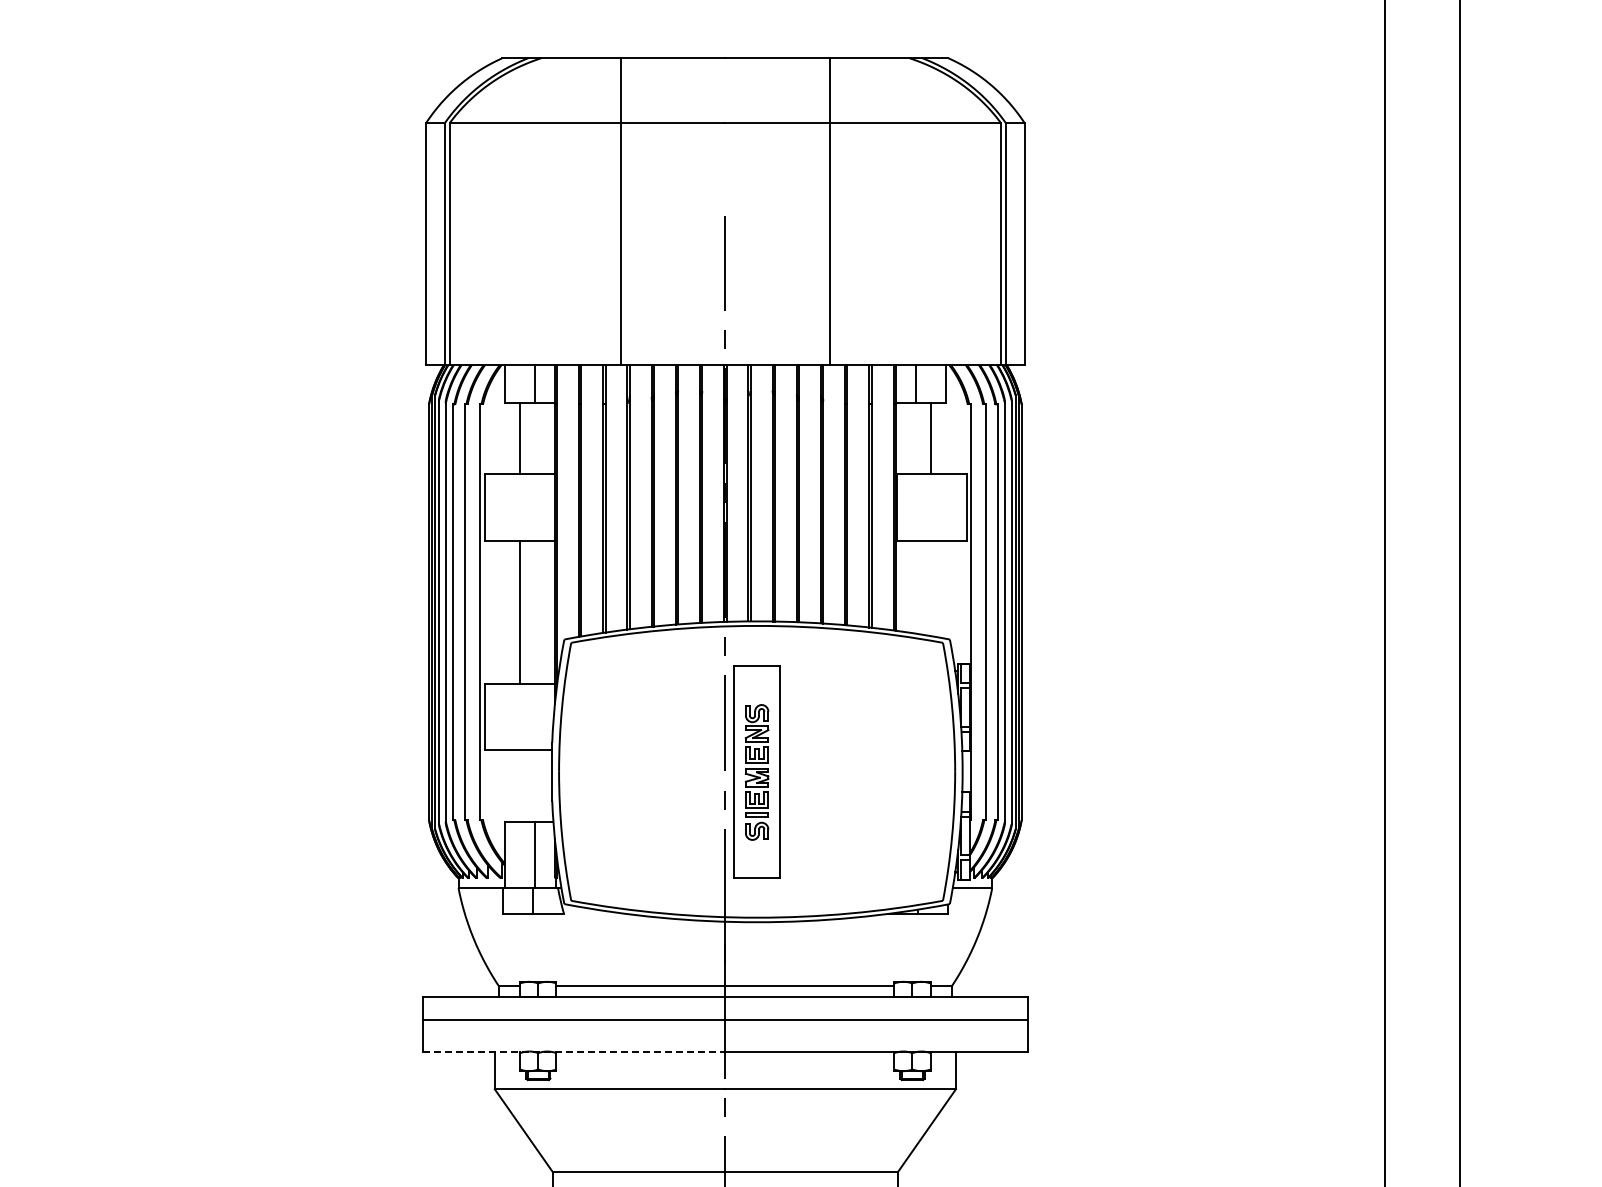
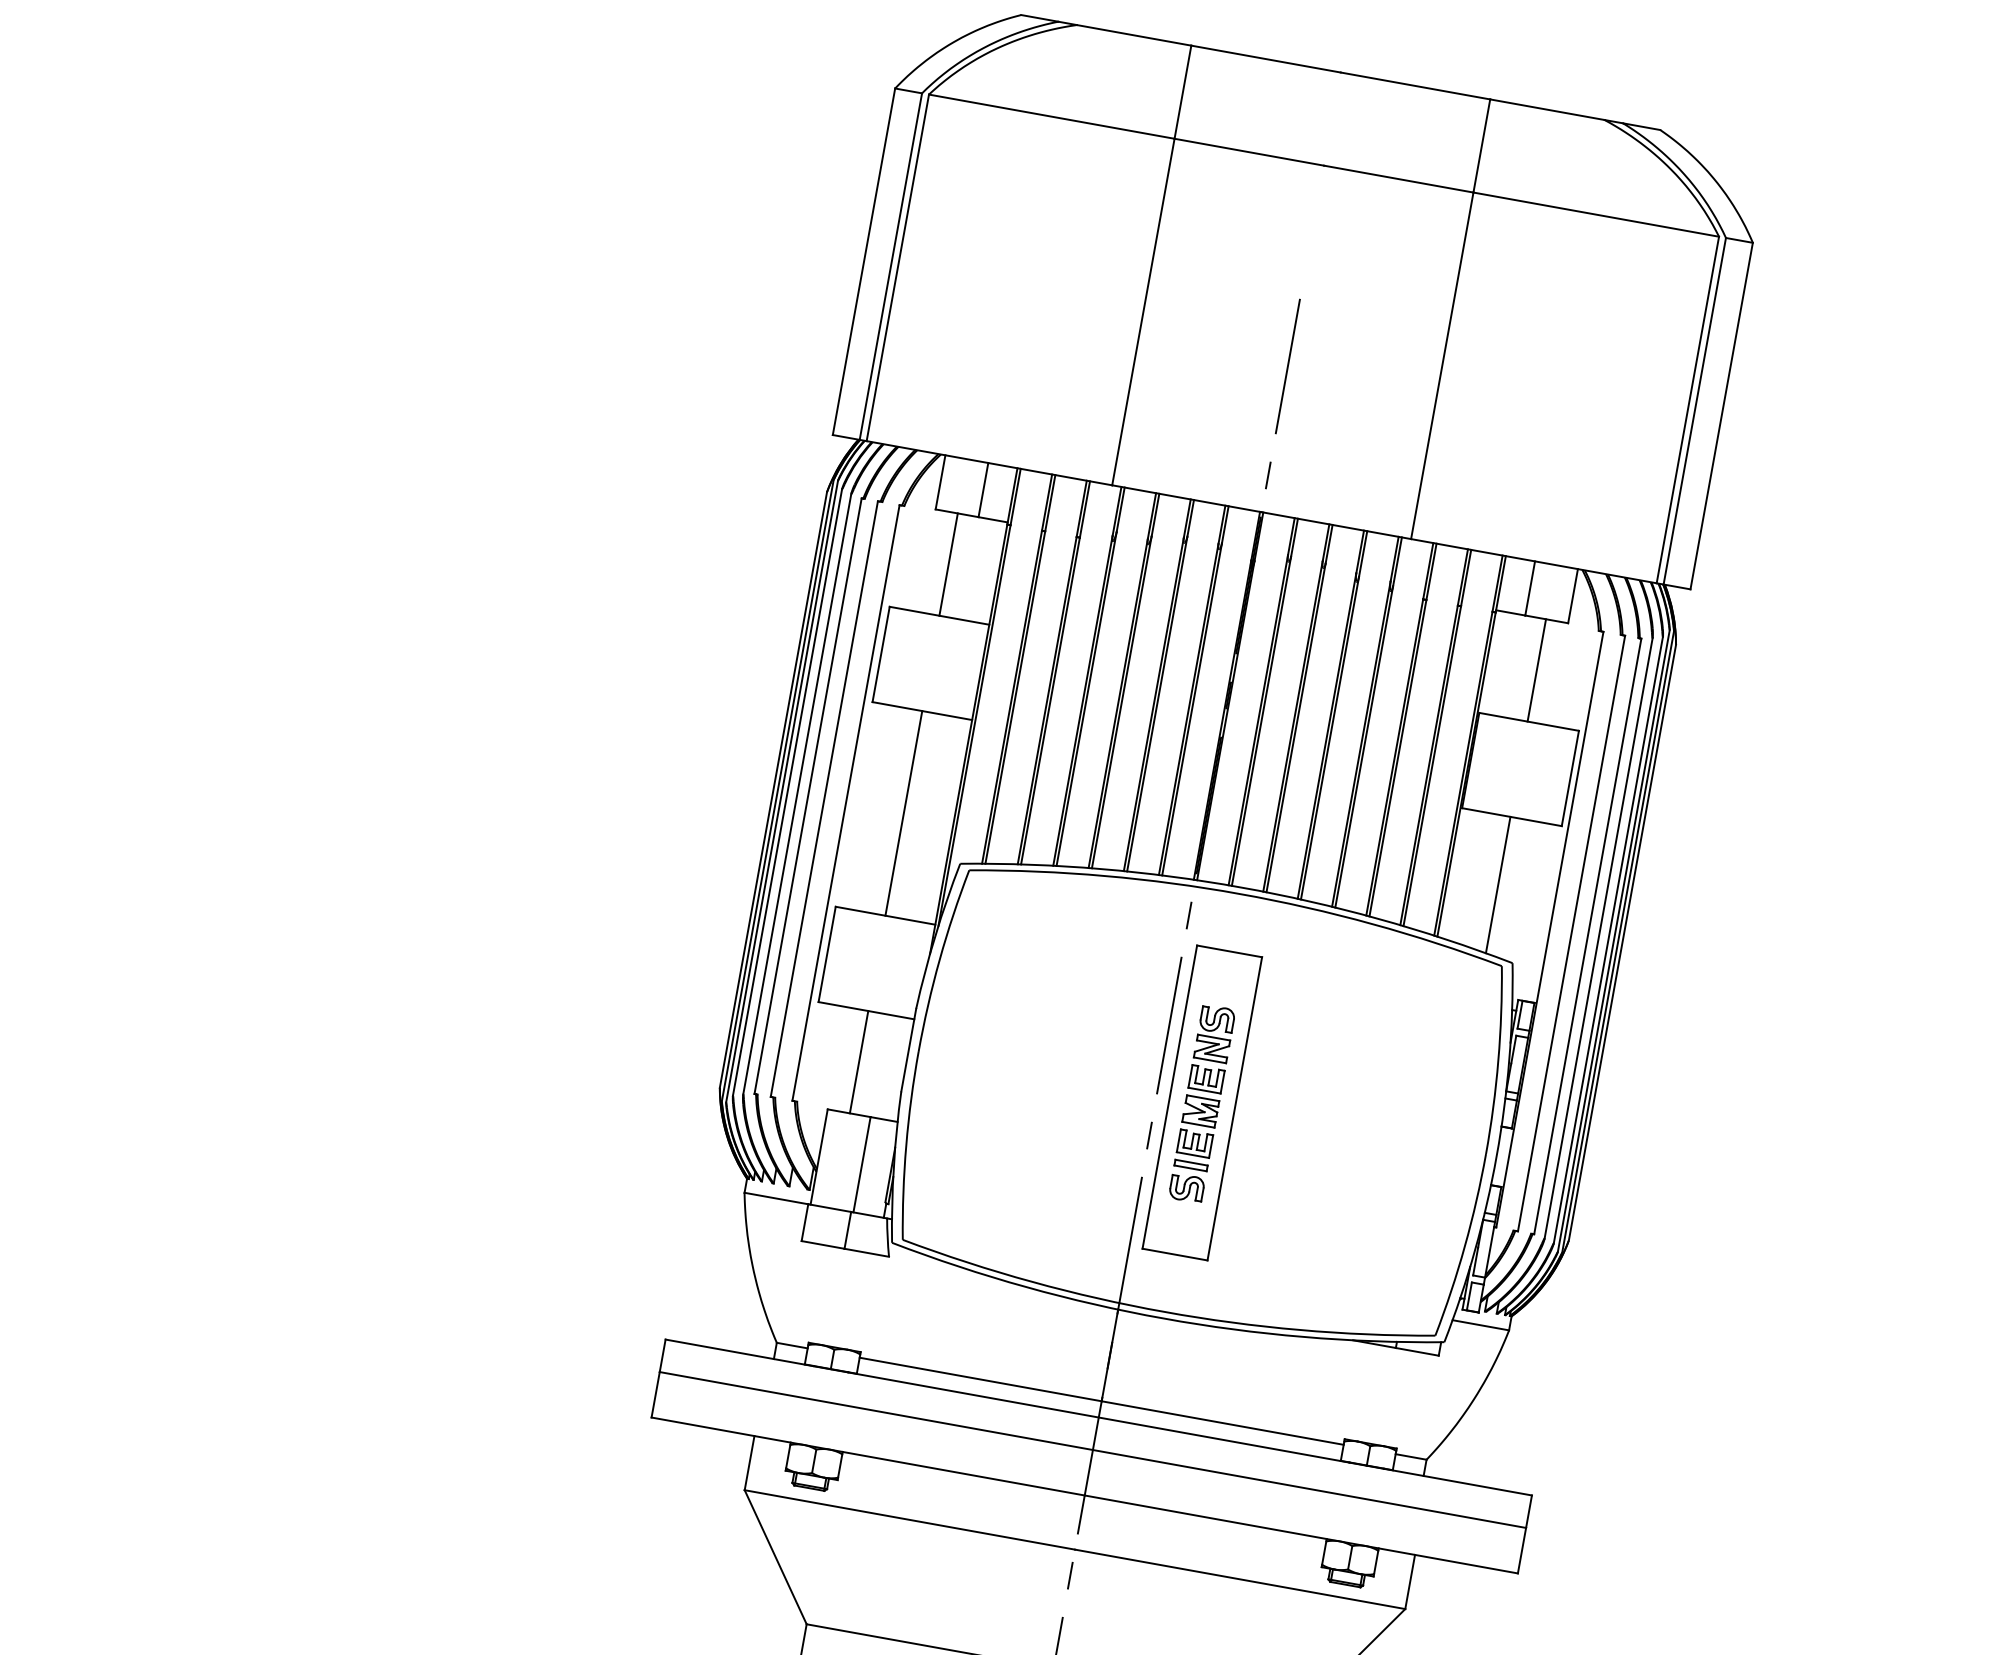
line: (930, 588) -> (1497, 885), added
line: (520, 785) -> (859, 1061), added
line: (574, 1051) -> (868, 1456), dashed -> solid

